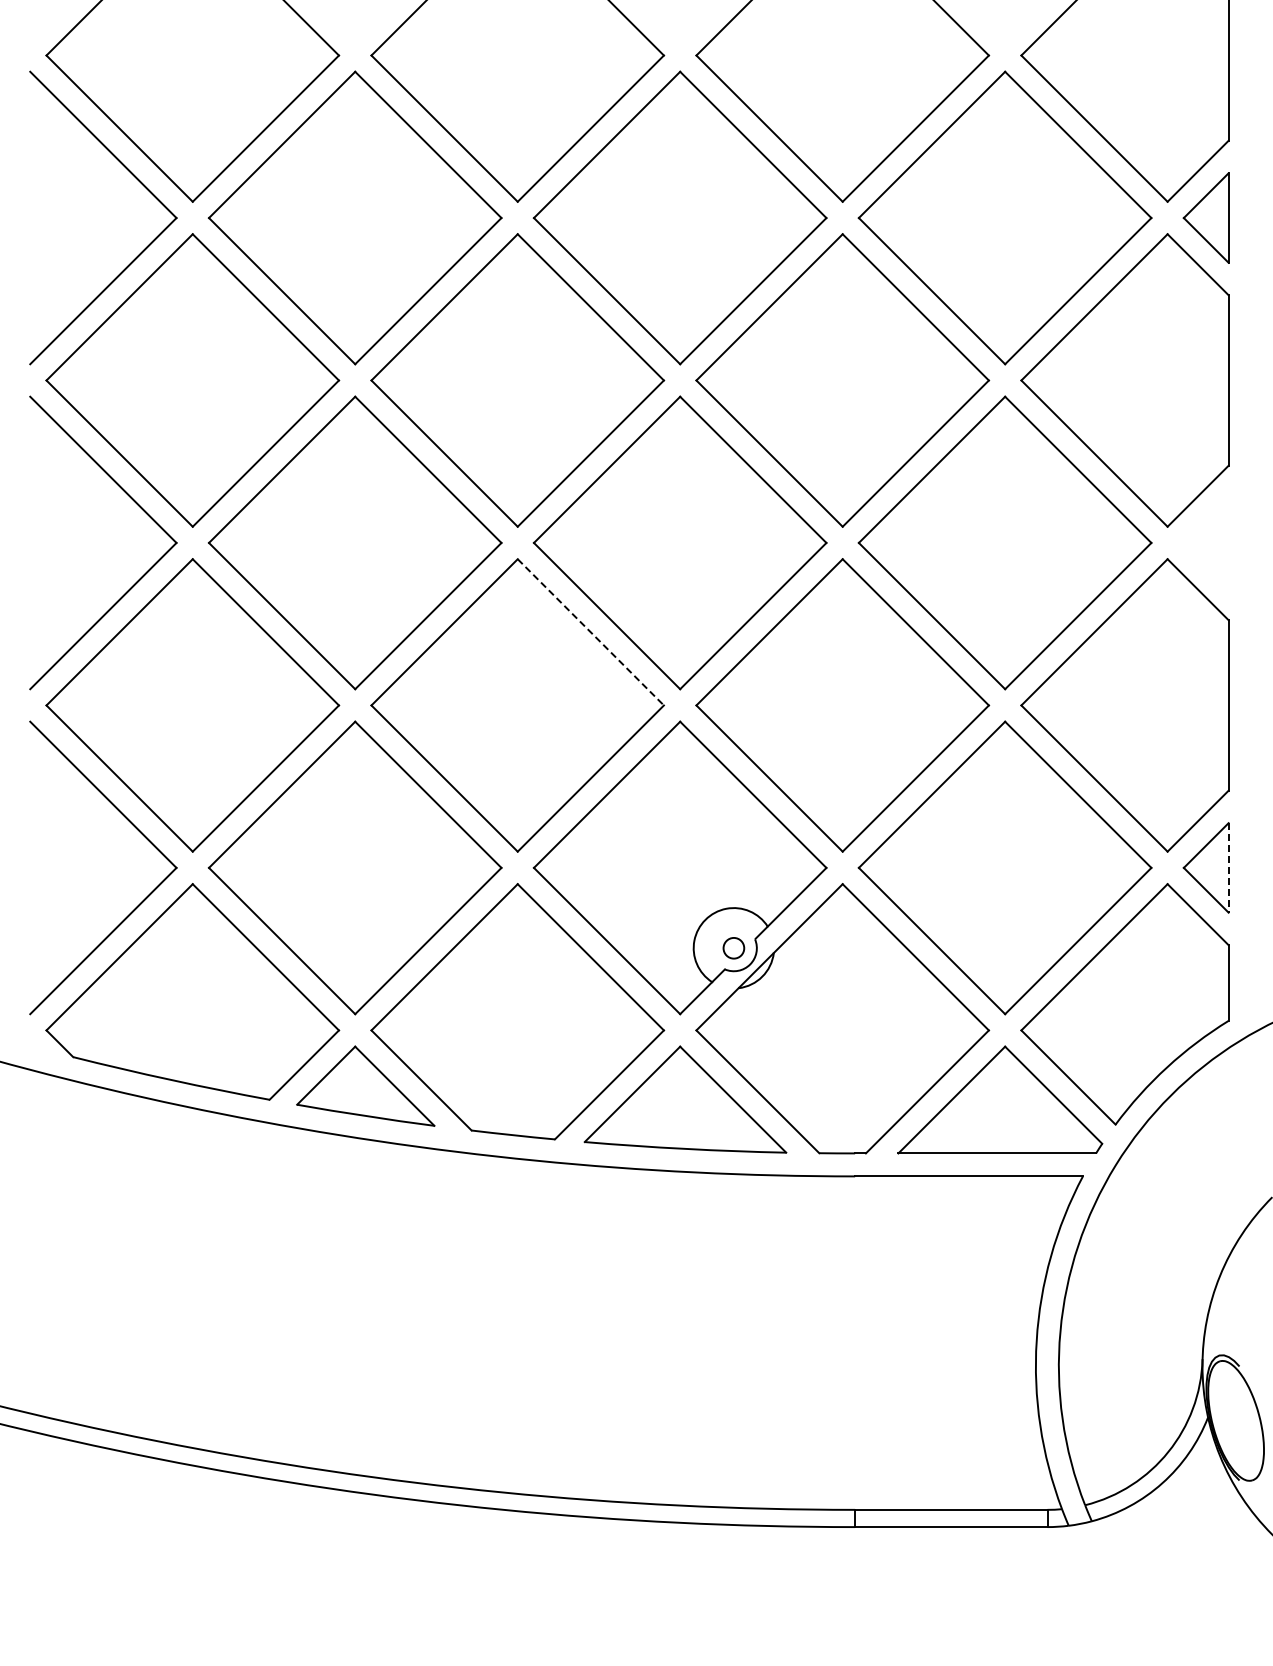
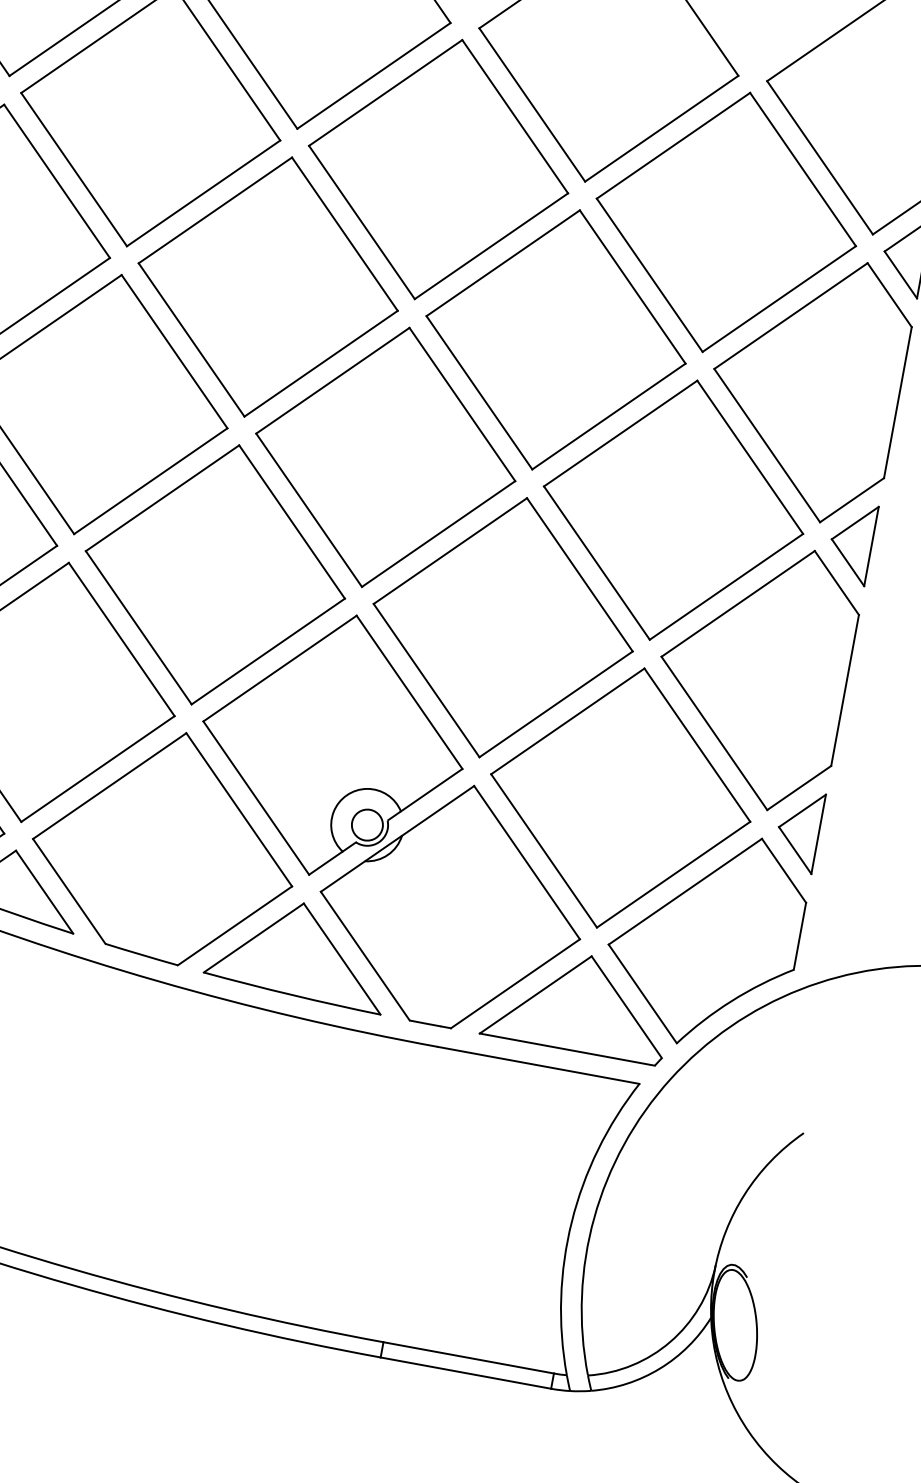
part: (1205, 542) -> (851, 542), added
line: (591, 632) -> (292, 522), dashed -> solid
line: (1228, 867) -> (818, 833), dashed -> solid
circle: (733, 948) -> (367, 825), size x1.67

